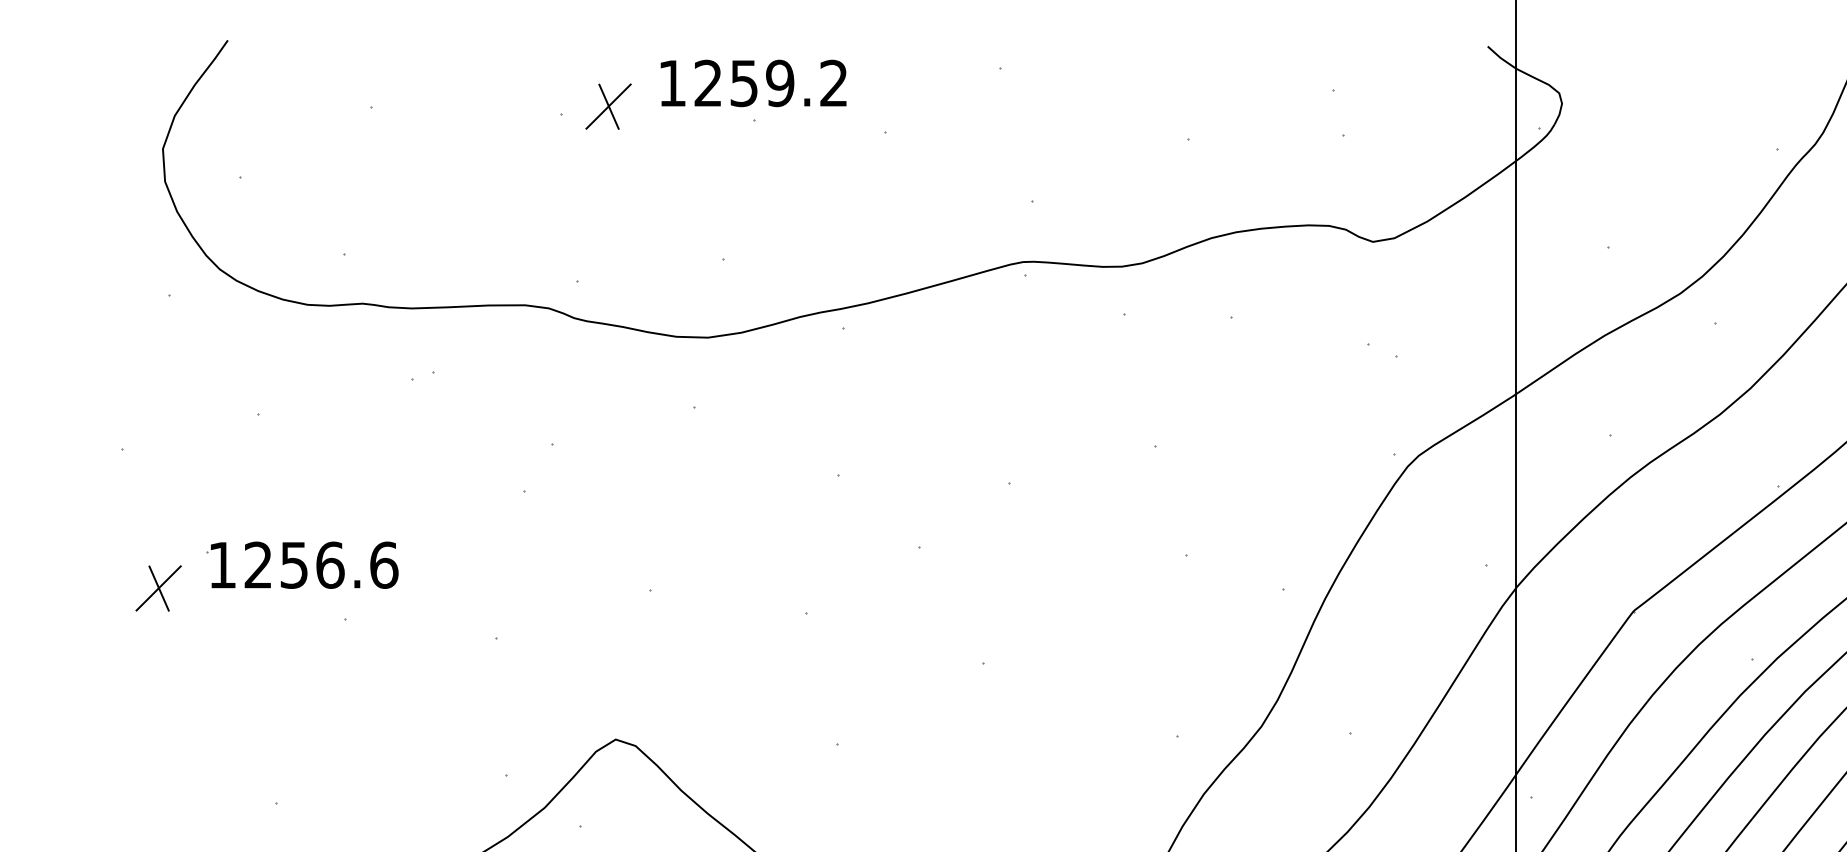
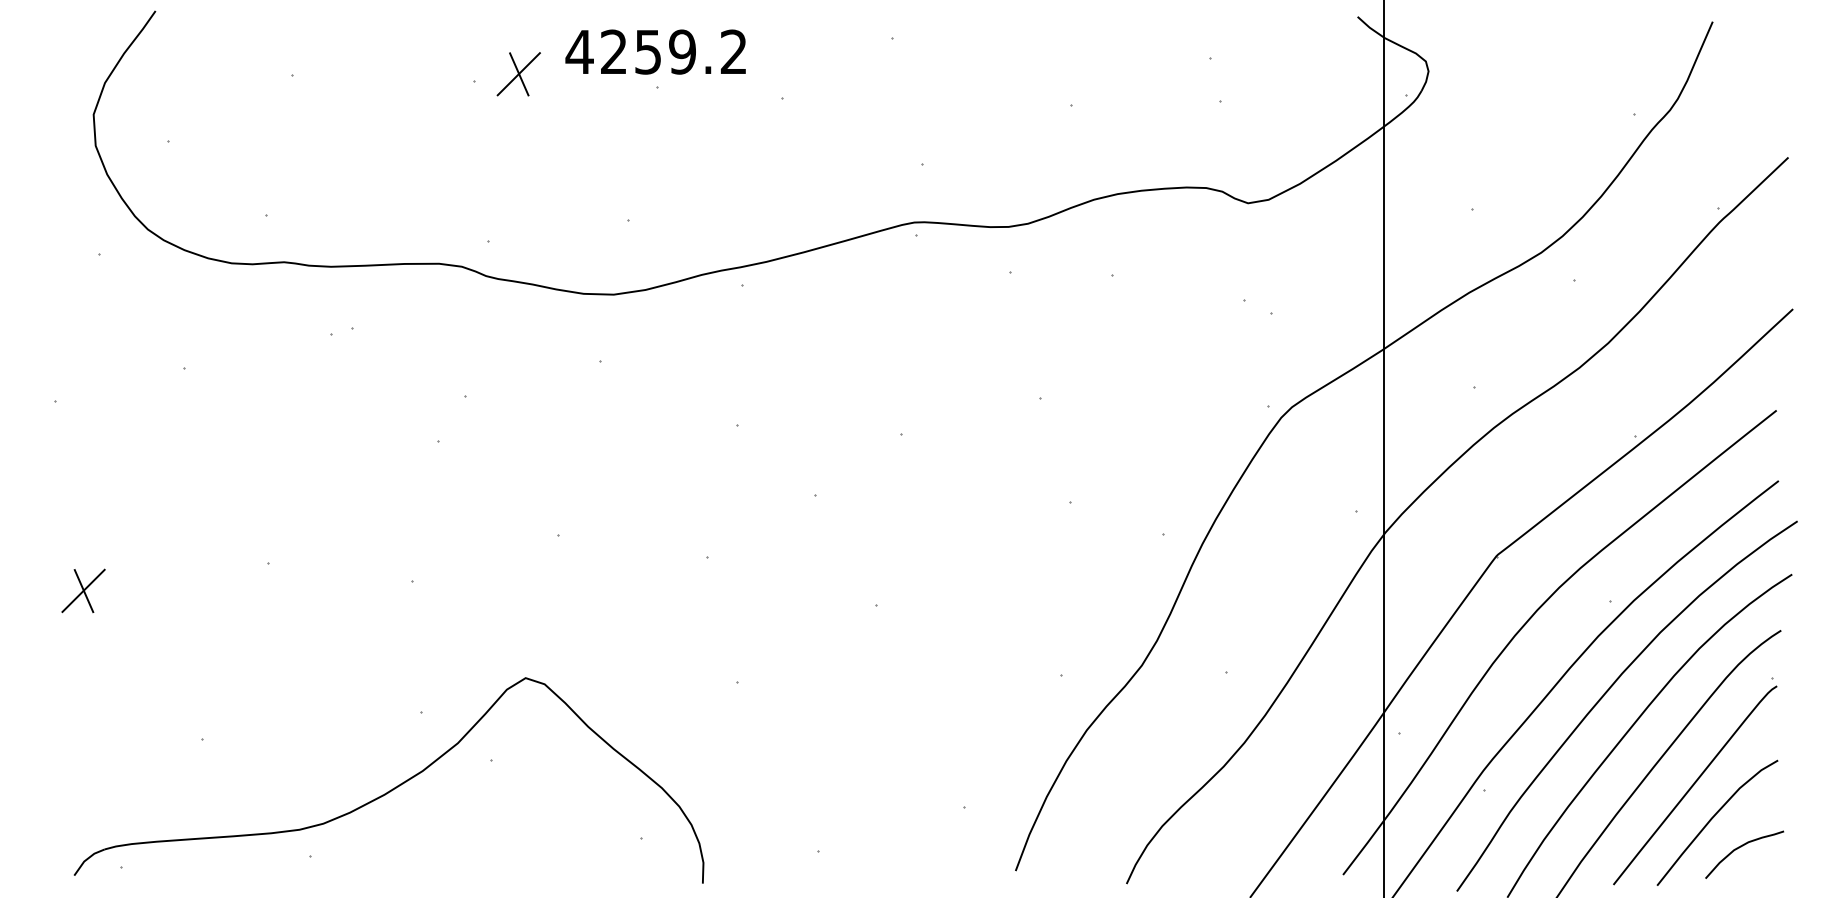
text: (672, 82) -> (579, 51), 1259.2 -> 4259.2
part: (302, 564) -> (226, 511), removed
part: (158, 587) -> (83, 590), moved

